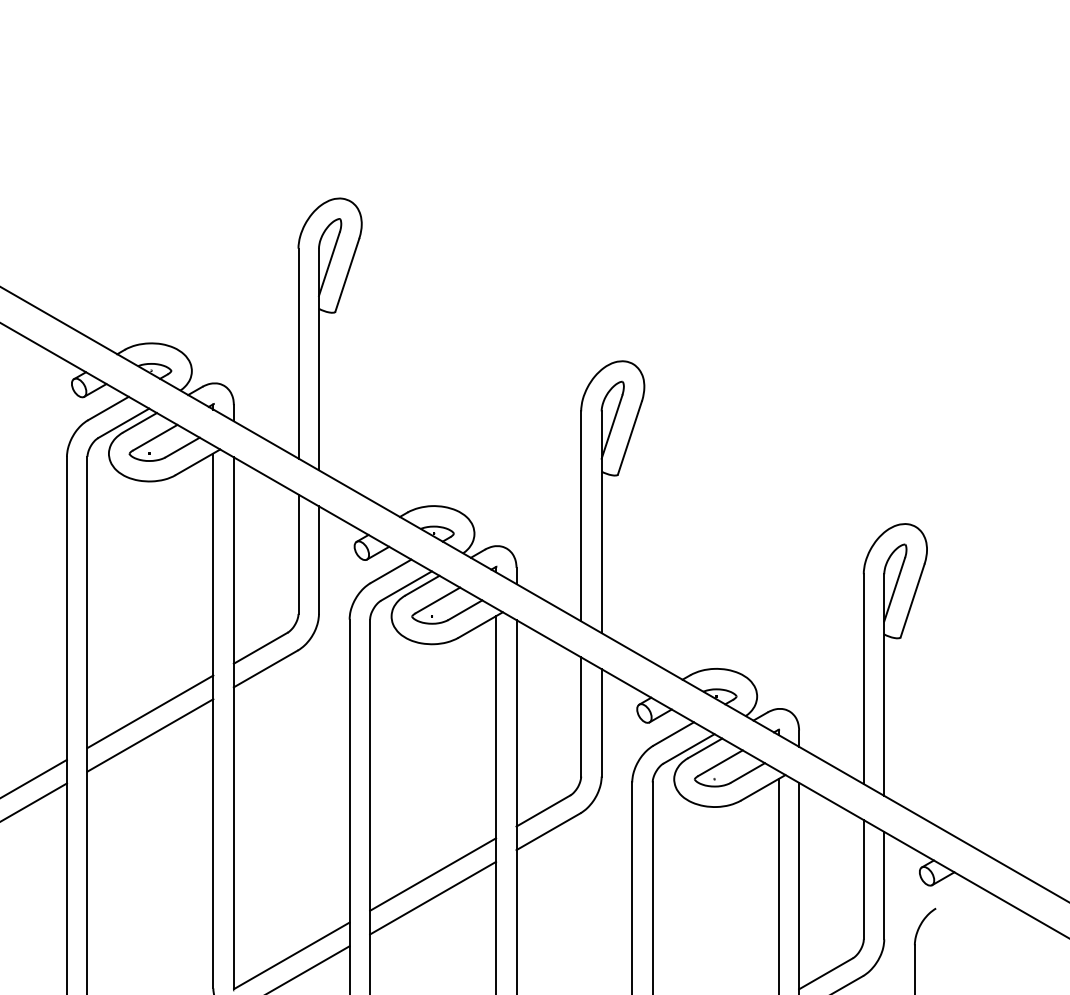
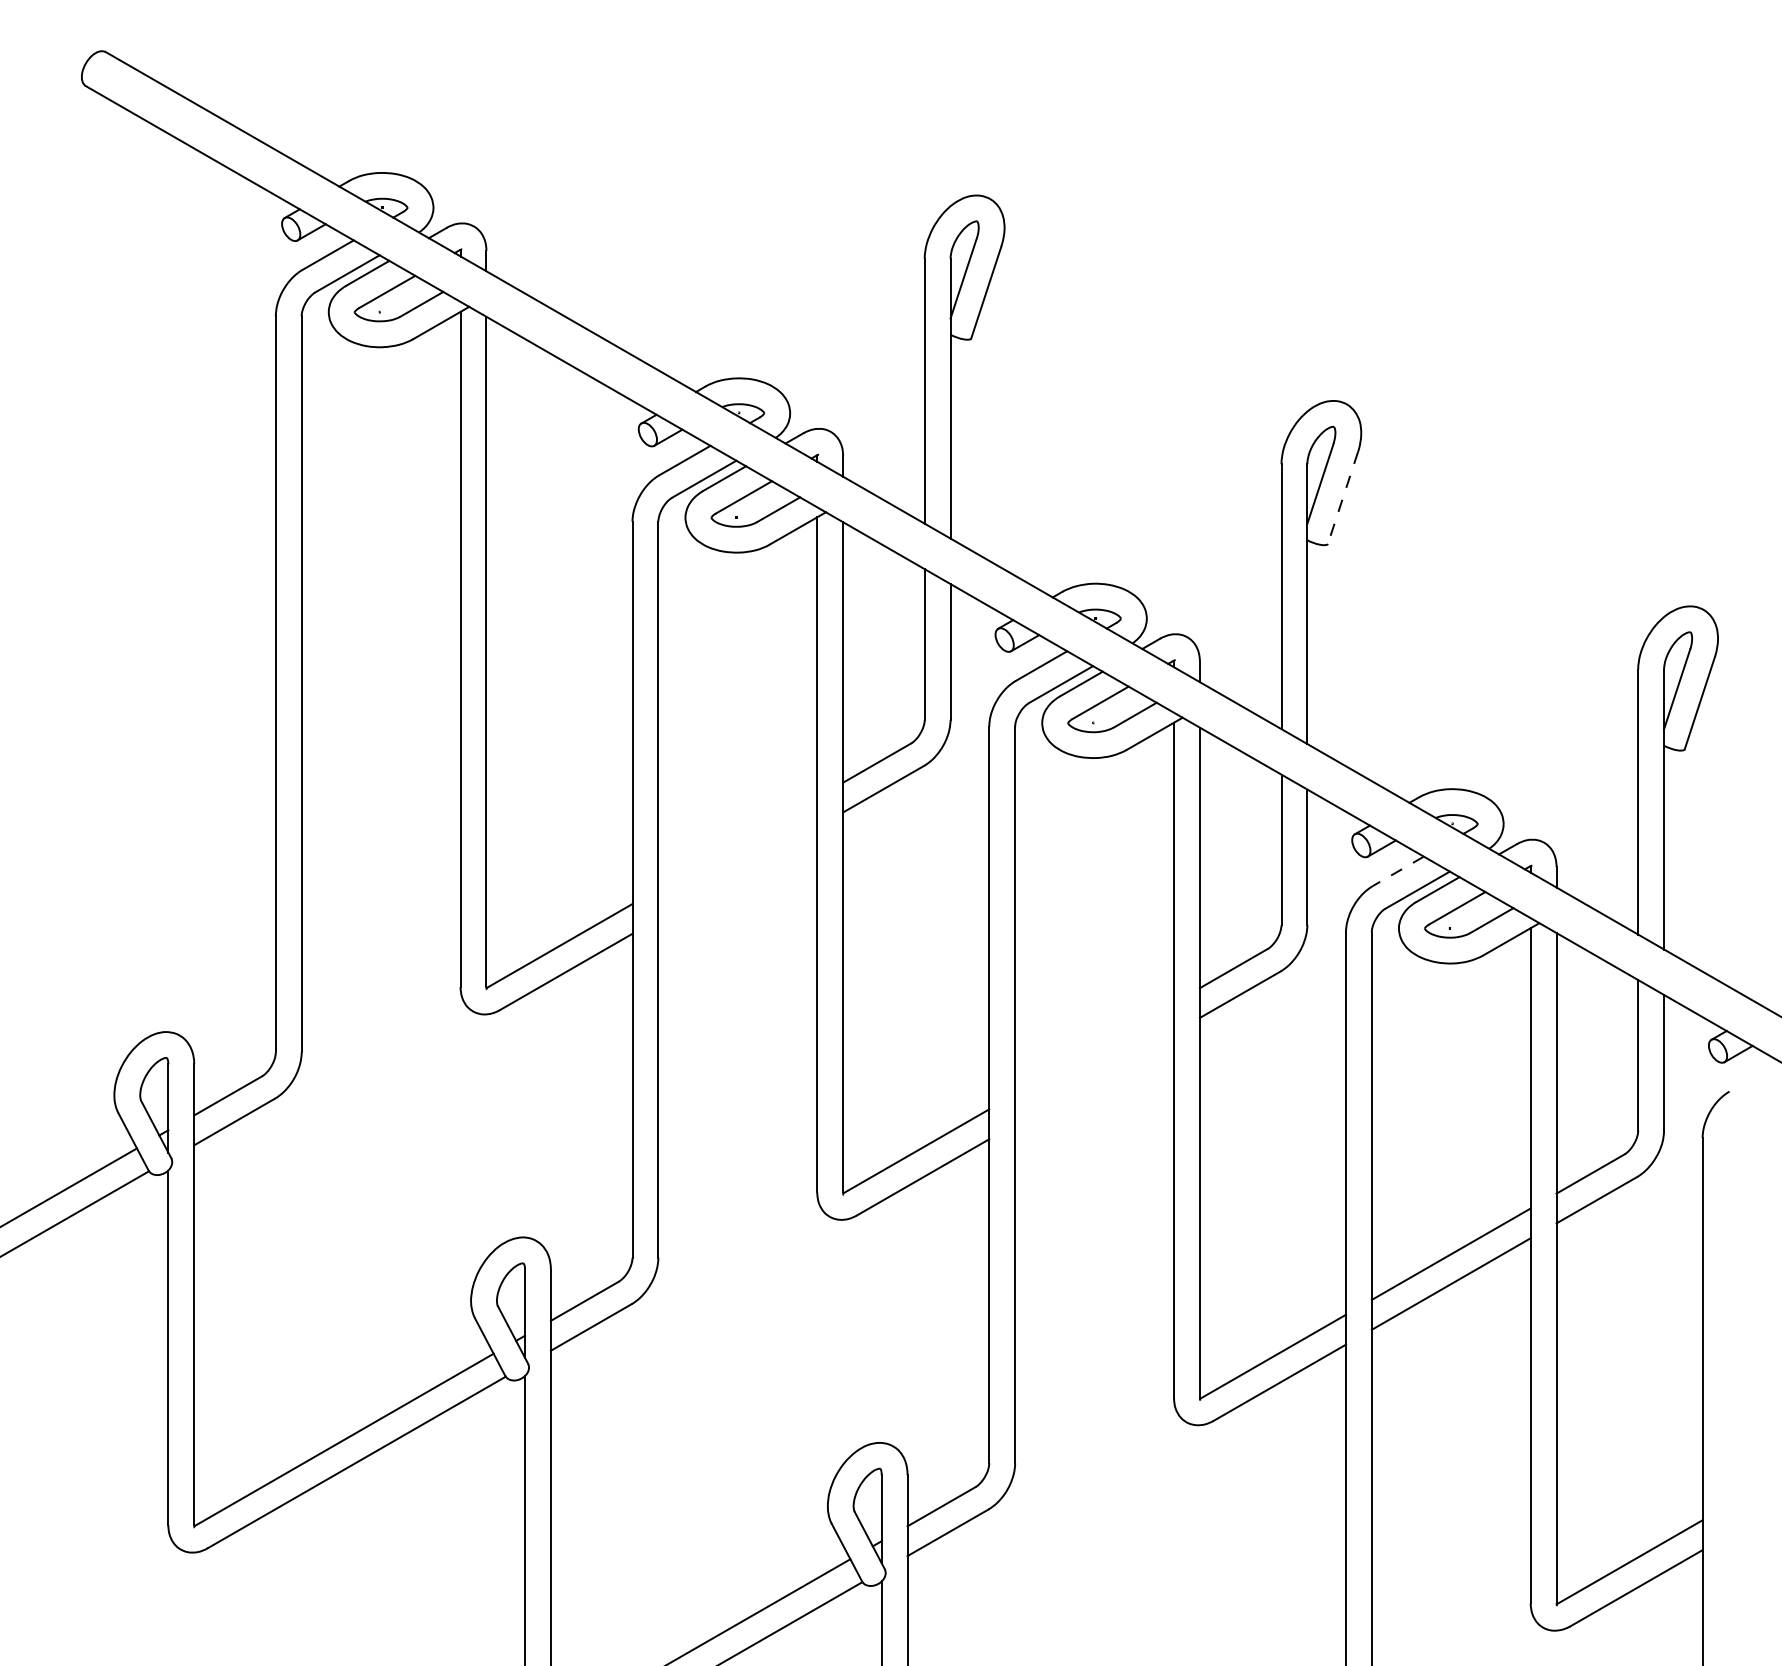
line: (629, 438) -> (1342, 498), solid -> dashed
line: (150, 711) -> (737, 843), removed
line: (150, 734) -> (737, 872), removed
line: (673, 734) -> (1398, 871), solid -> dashed
line: (433, 874) -> (1094, 1048), removed
line: (433, 898) -> (1094, 1078), removed

